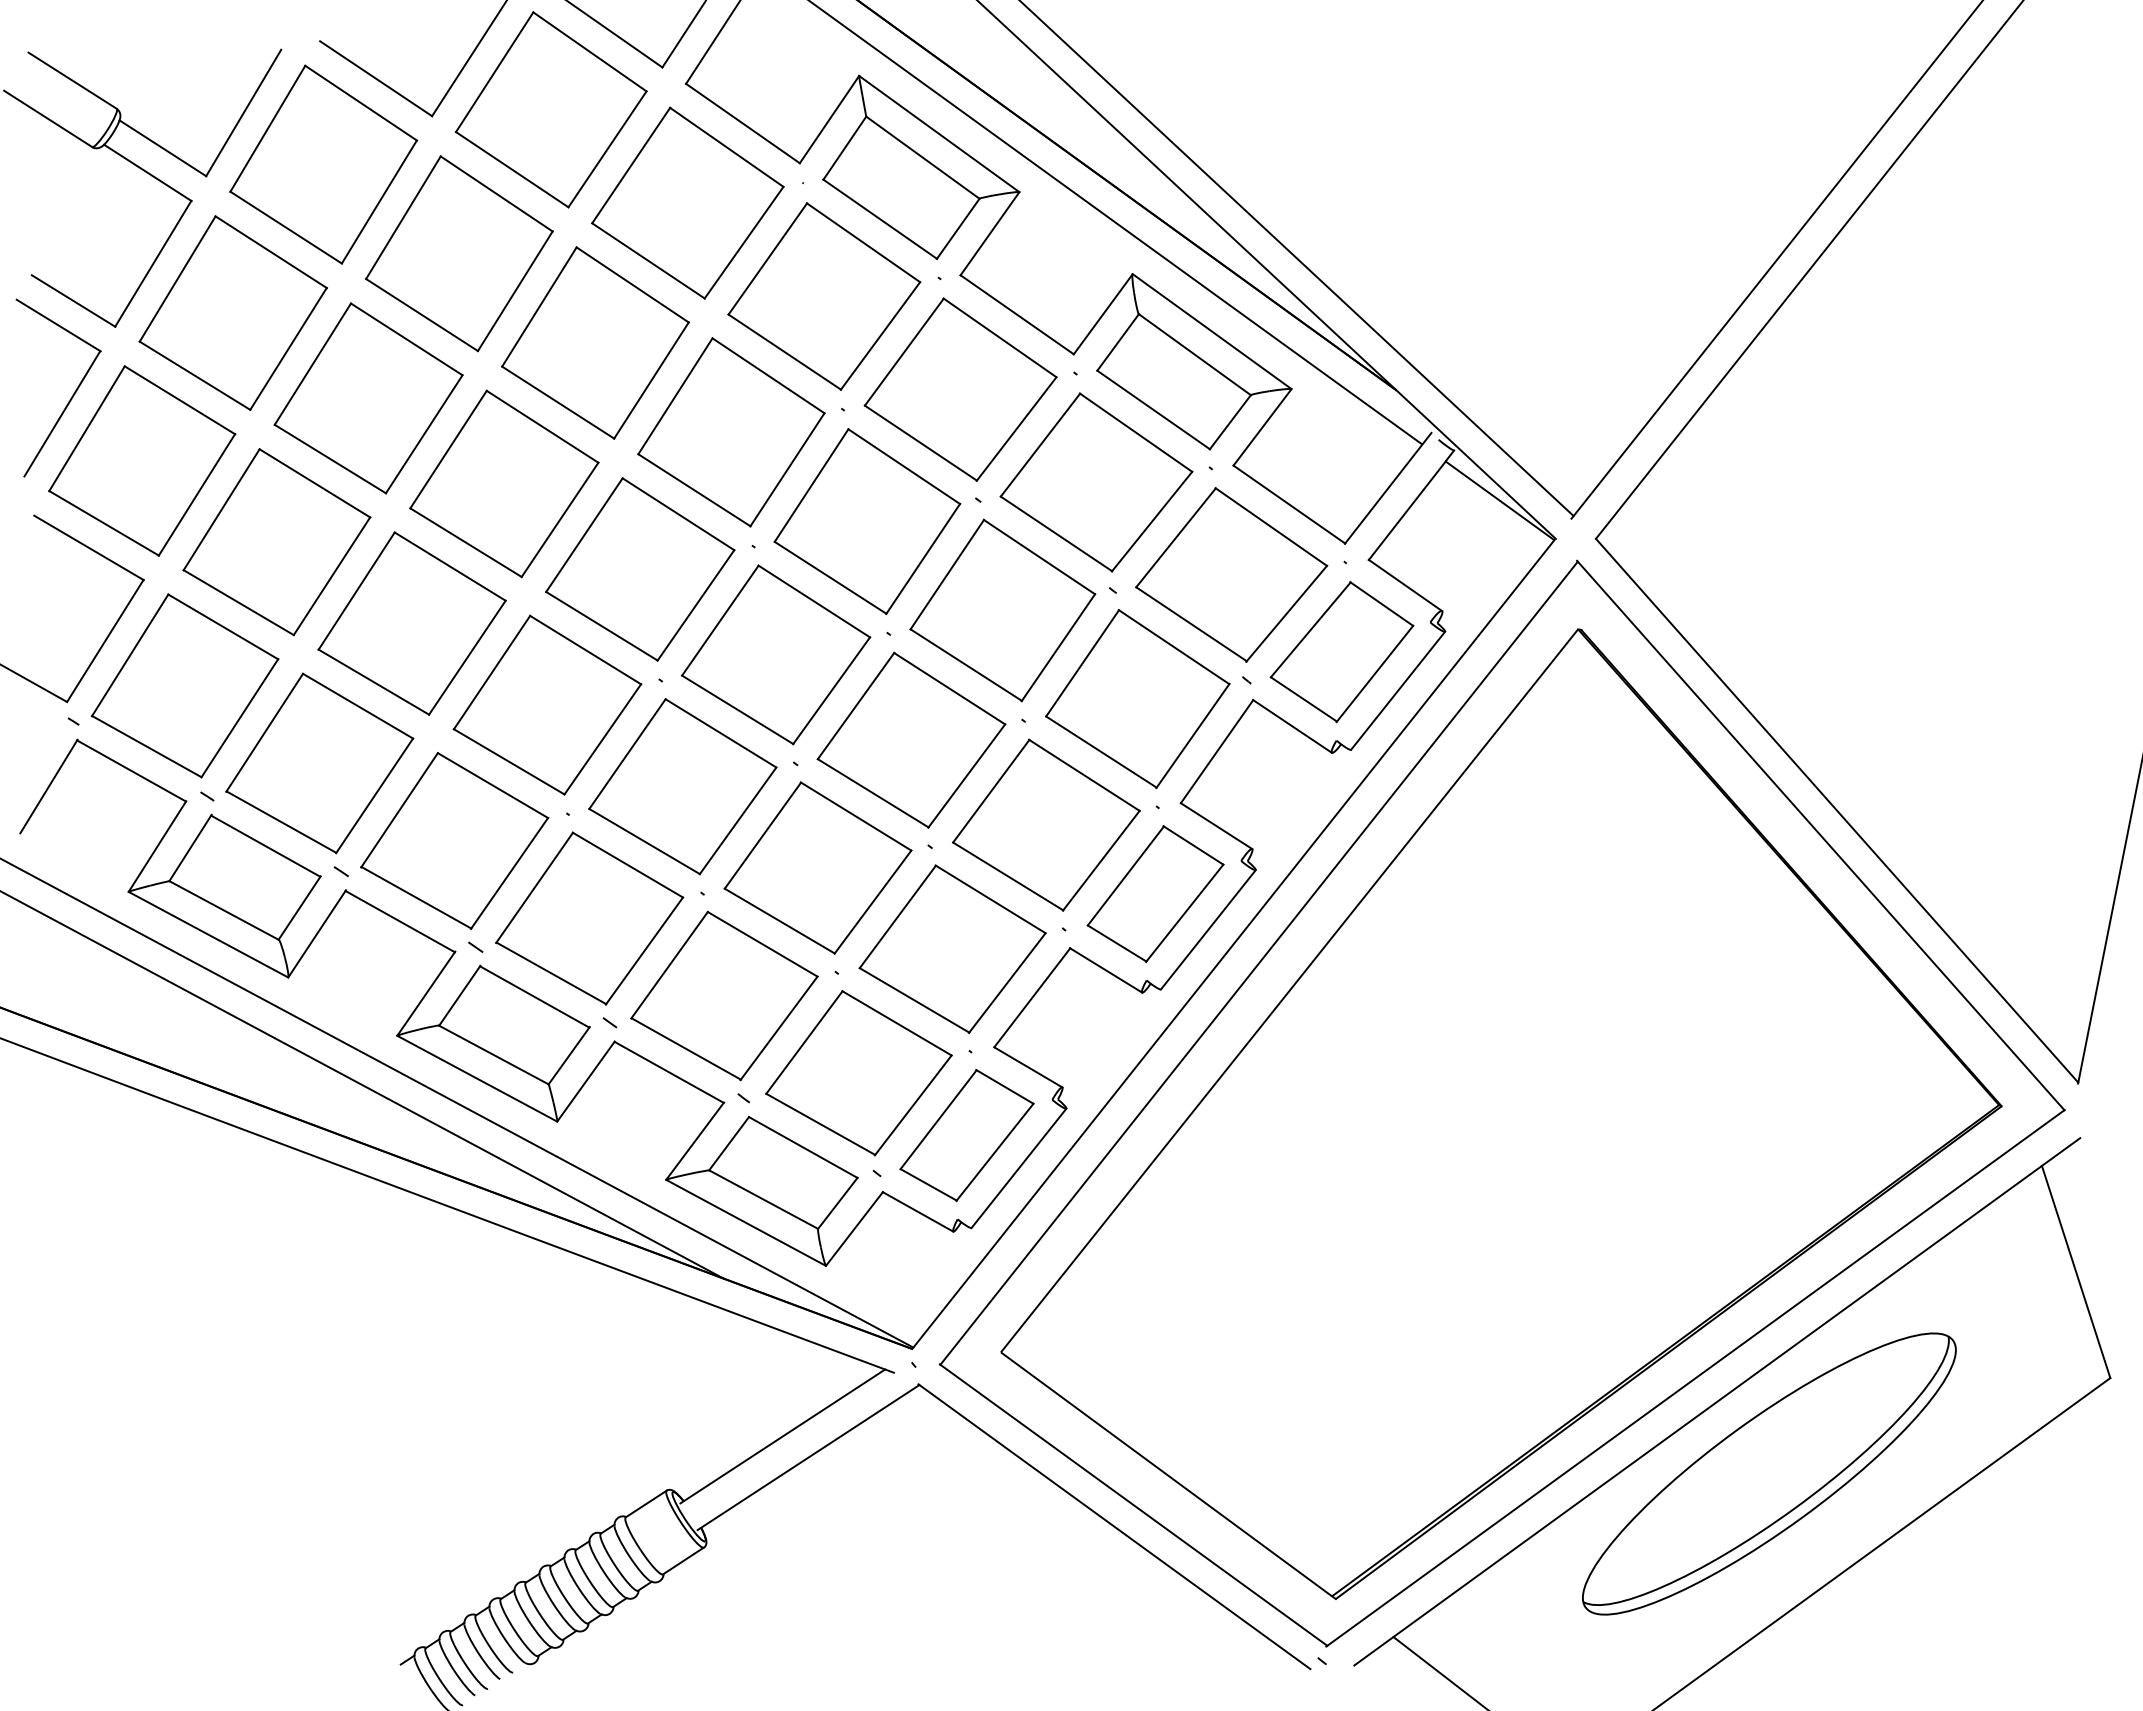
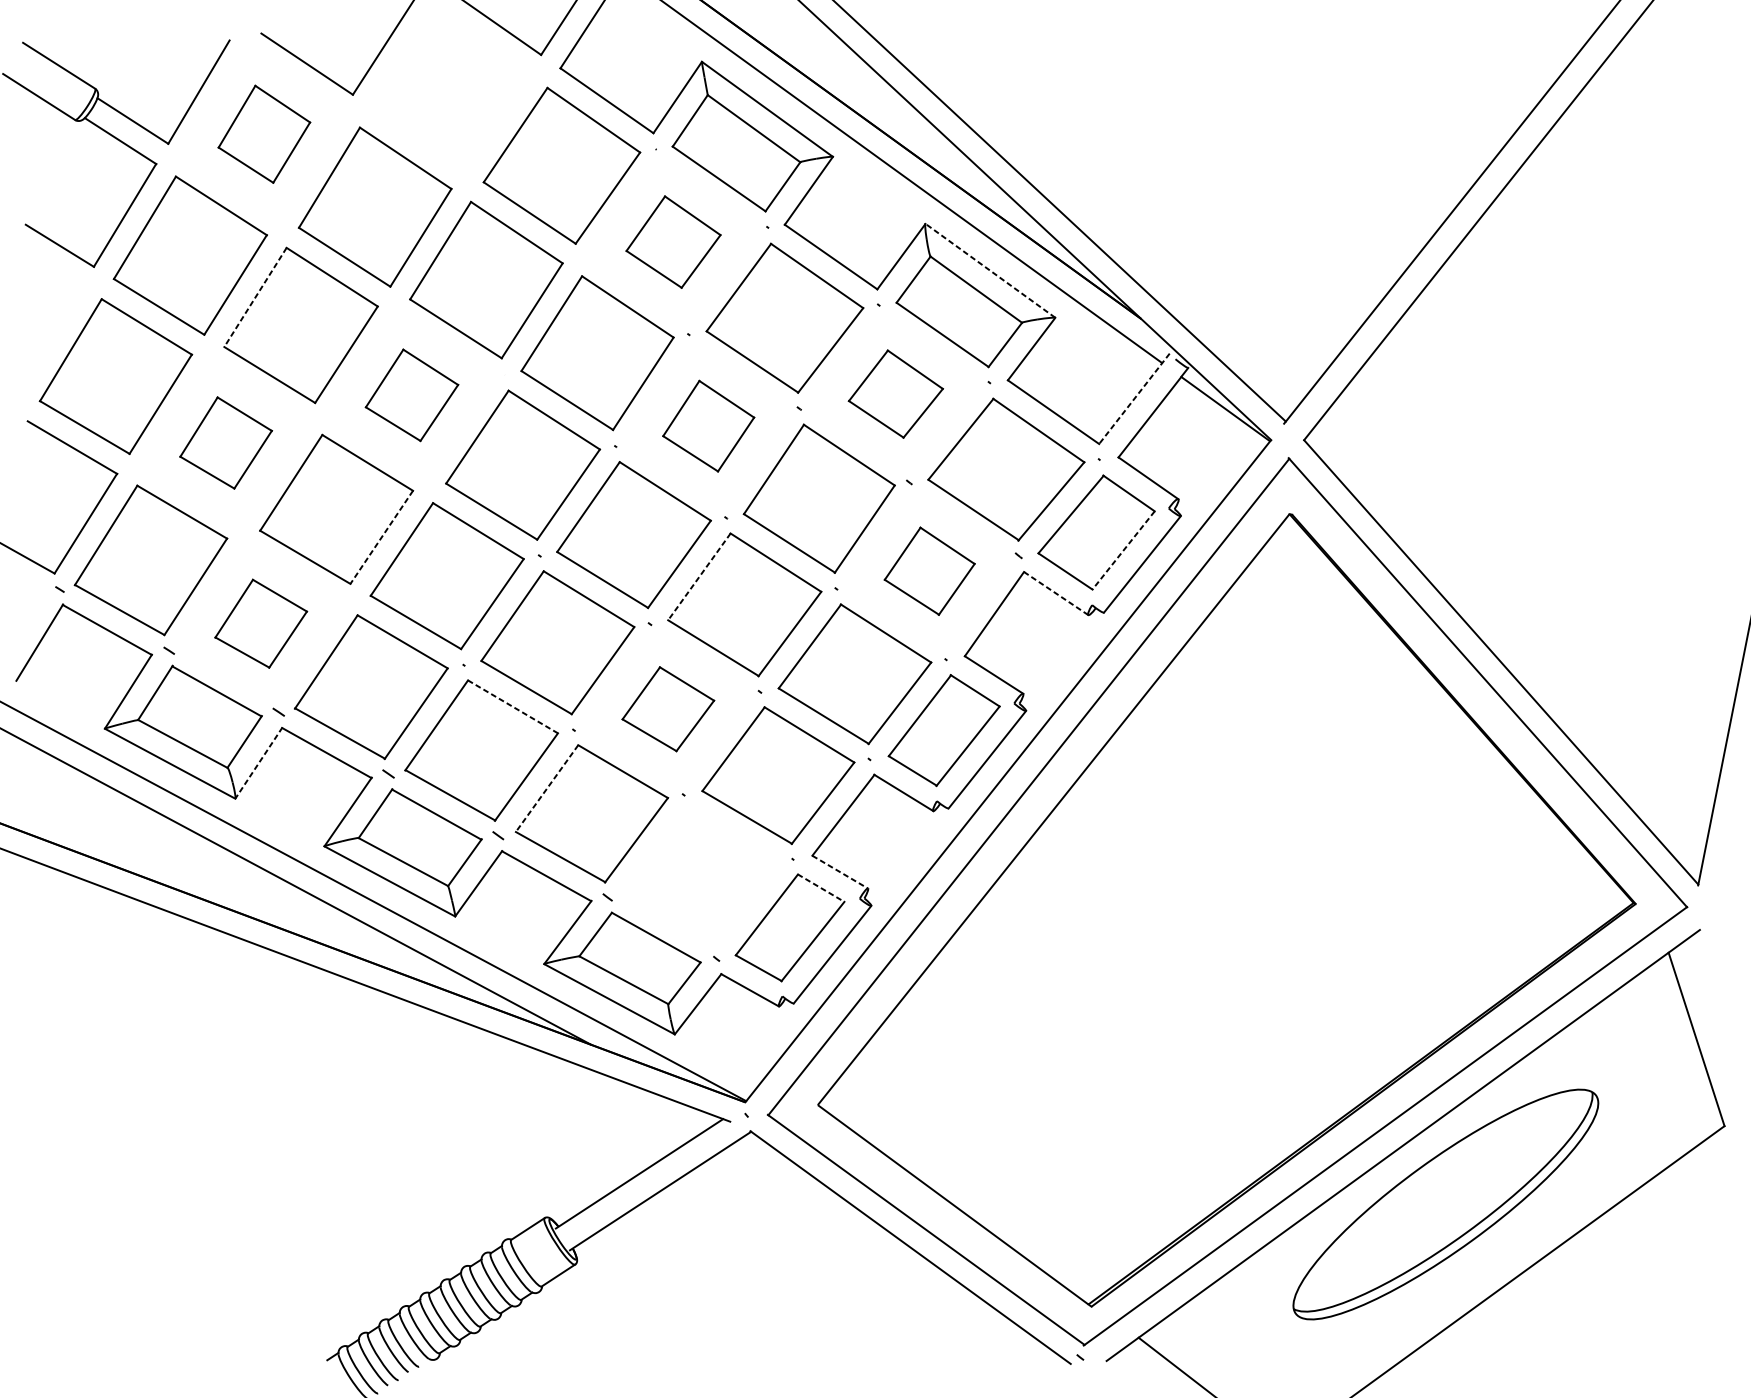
part: (550, 109) -> (449, 89), removed
part: (323, 164) -> (264, 134), size x0.6
part: (824, 296) -> (673, 242), size x0.6
line: (1212, 331) -> (990, 270), solid -> dashed
line: (312, 364) -> (255, 297), solid -> dashed
part: (71, 396) -> (58, 323), removed
part: (1096, 482) -> (895, 394), size x0.6
part: (504, 483) -> (412, 394), size x0.6
line: (1387, 488) -> (1133, 399), solid -> dashed
part: (867, 521) -> (708, 426), size x0.6
part: (276, 542) -> (225, 443), size x0.6
line: (467, 657) -> (381, 537), solid -> dashed
line: (1374, 674) -> (1123, 551), solid -> dashed
part: (1137, 699) -> (929, 571), size x0.6
line: (855, 706) -> (698, 577), solid -> dashed
line: (1292, 726) -> (1056, 593), solid -> dashed
part: (319, 763) -> (260, 623), size x0.6
line: (627, 865) -> (512, 707), solid -> dashed
part: (817, 867) -> (667, 708), size x0.6
line: (316, 934) -> (258, 763), solid -> dashed
line: (669, 965) -> (546, 788), solid -> dashed
line: (1028, 1067) -> (840, 872), solid -> dashed
part: (858, 1073) -> (701, 877), removed
line: (1005, 1087) -> (821, 888), solid -> dashed

